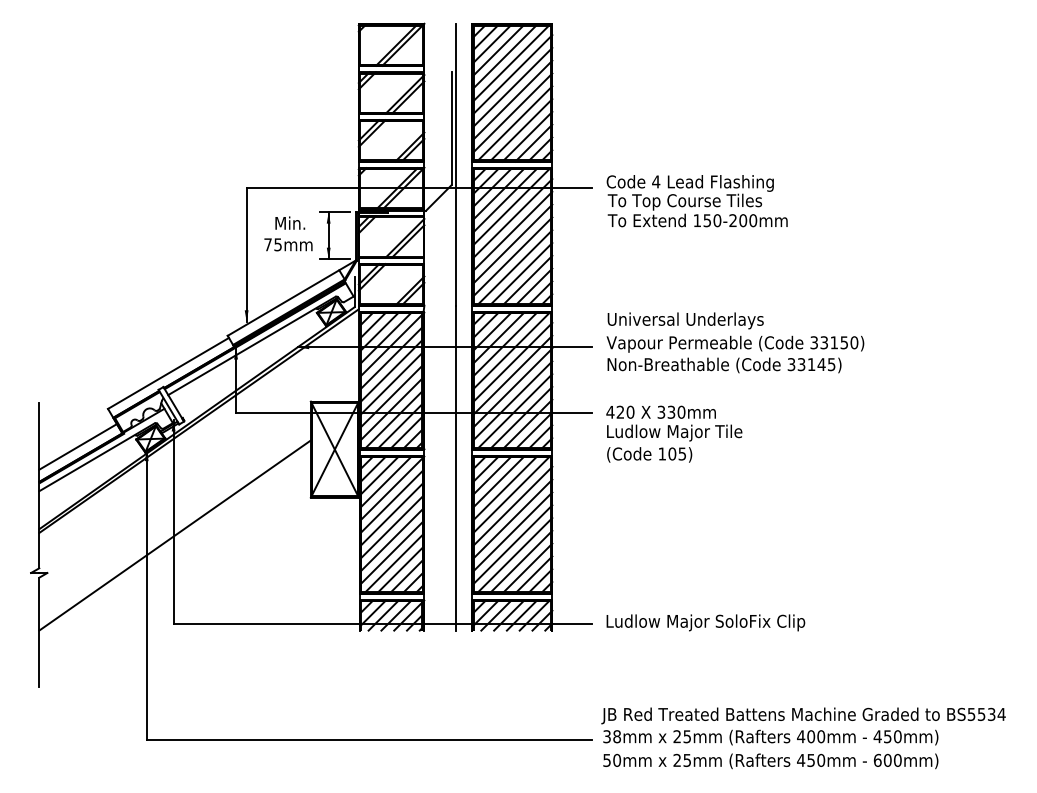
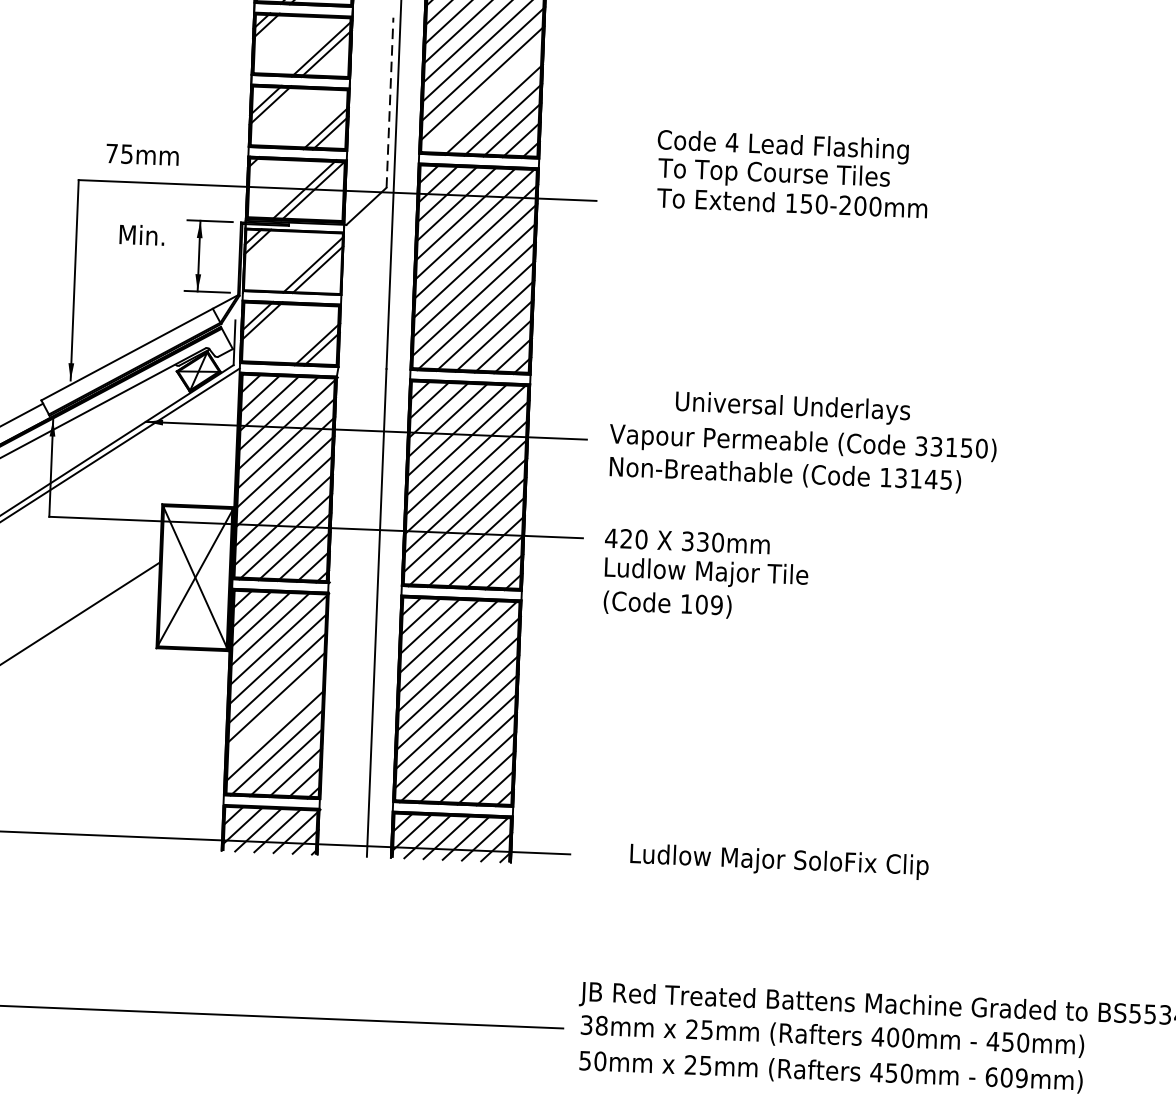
line: (514, 123) -> (484, 98), removed
line: (451, 128) -> (389, 102), solid -> dashed
text: (696, 201) -> (791, 174), moved
text: (288, 244) -> (142, 154), moved
text: (685, 320) -> (792, 407), moved
text: (791, 364) -> (886, 477), 33145) -> 13145)
text: (682, 453) -> (717, 604), 105) -> 109)
line: (391, 539) -> (274, 716), removed
text: (705, 622) -> (778, 861), moved
text: (897, 760) -> (1021, 1078), 600mm) -> 609mm)

